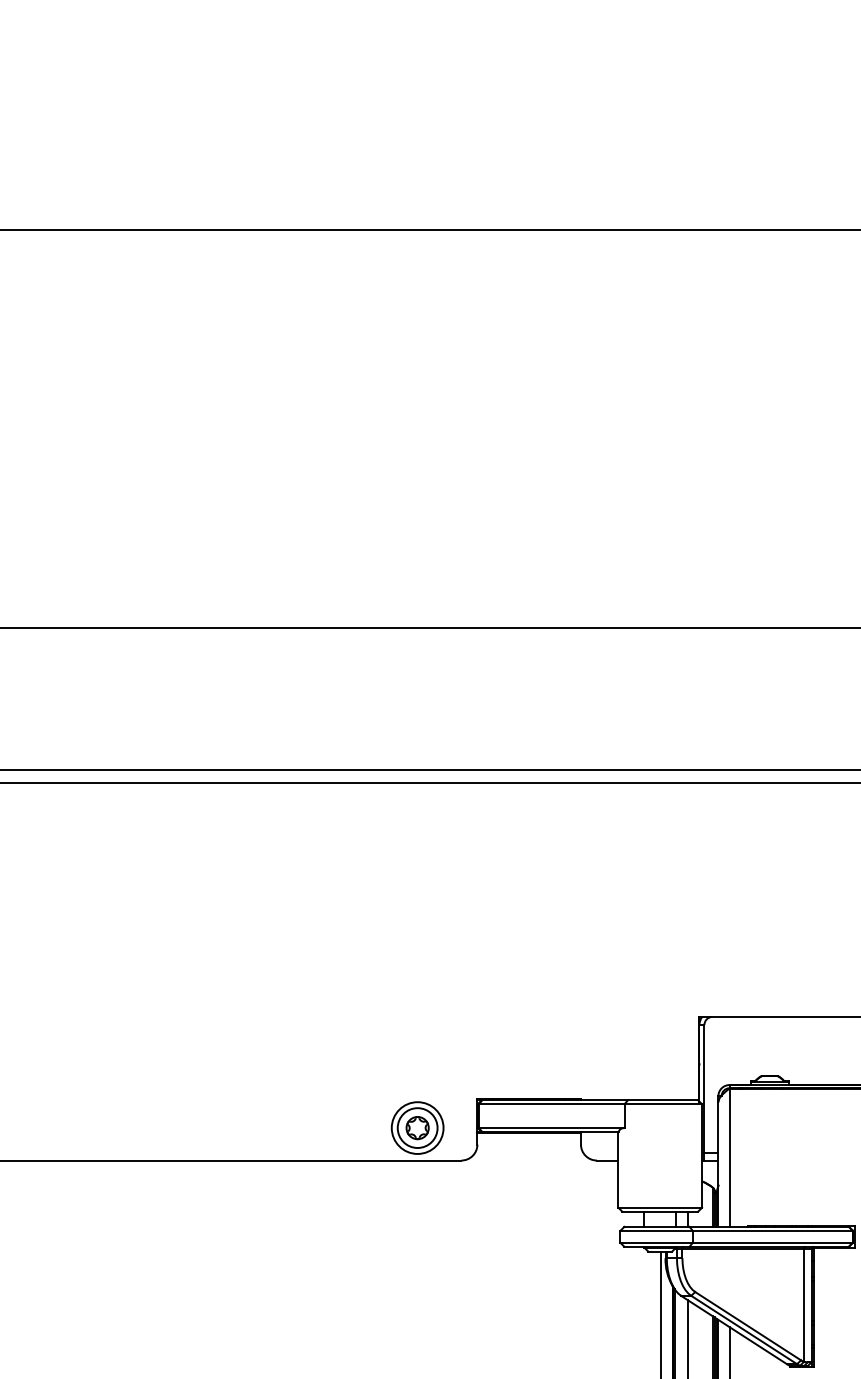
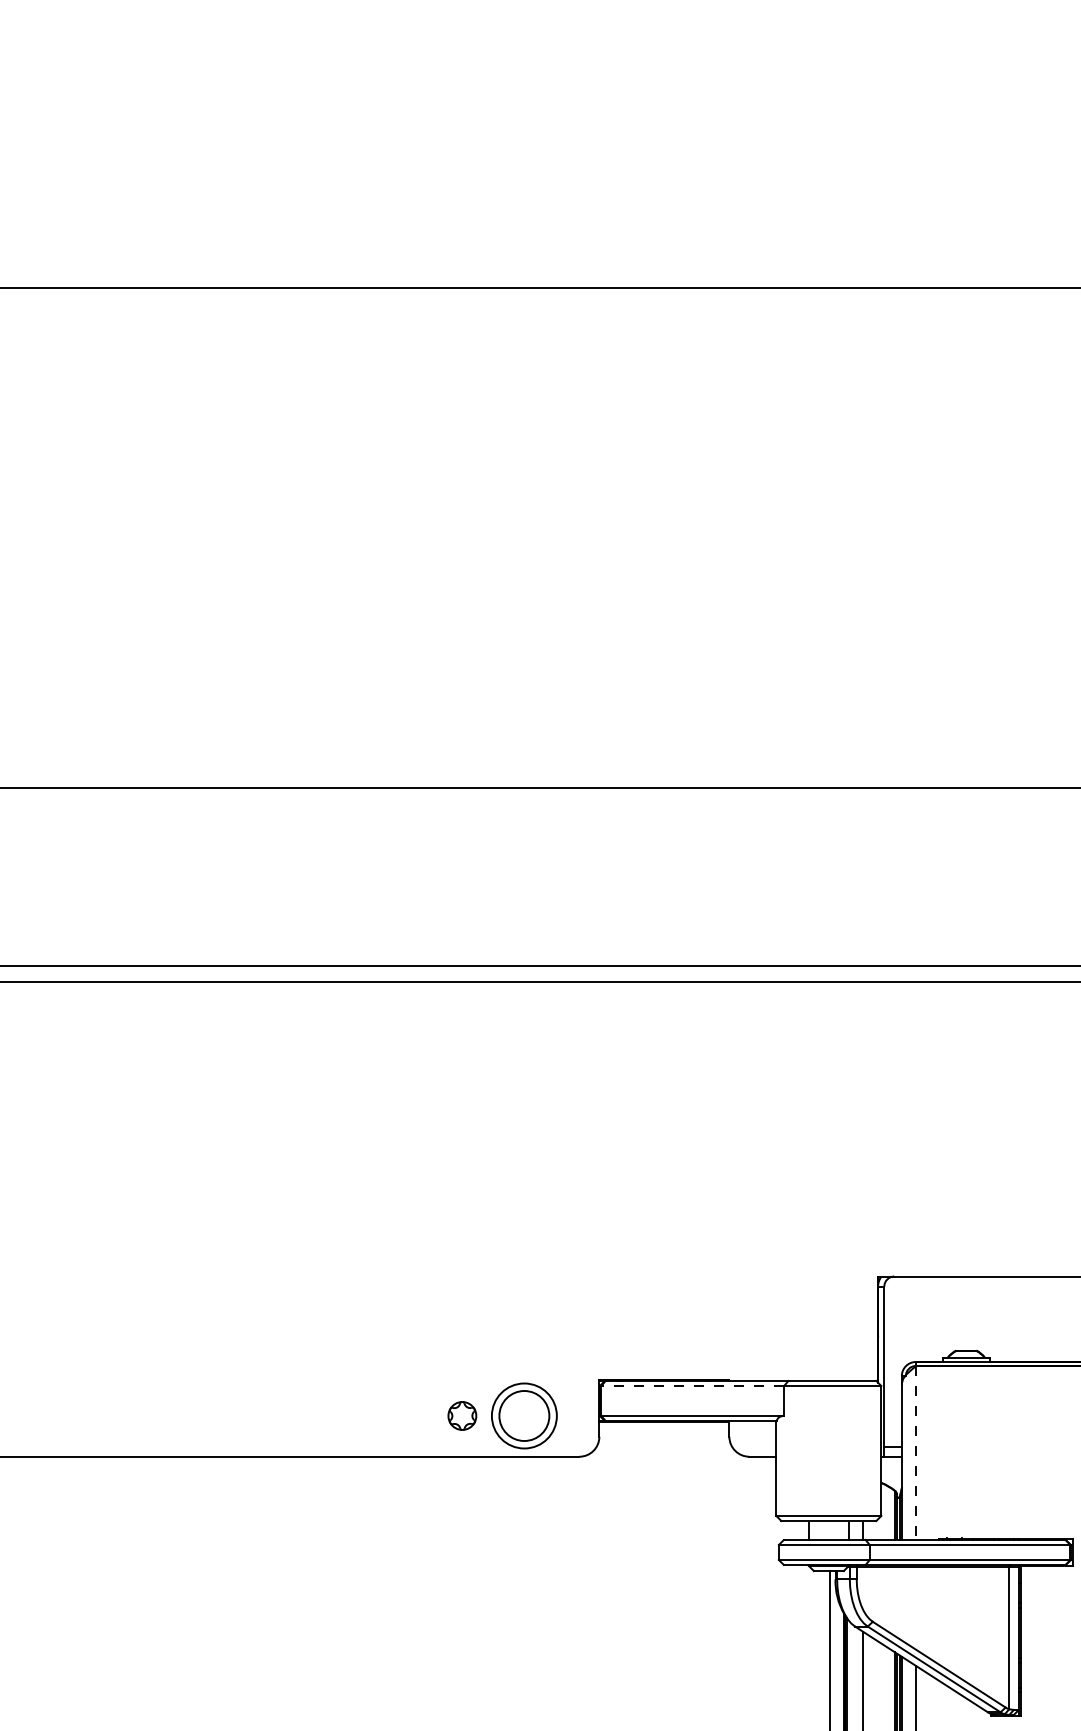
line: (551, 1104) -> (692, 1386), solid -> dashed
part: (417, 1127) -> (462, 1415), moved
line: (729, 1157) -> (915, 1453), solid -> dashed

